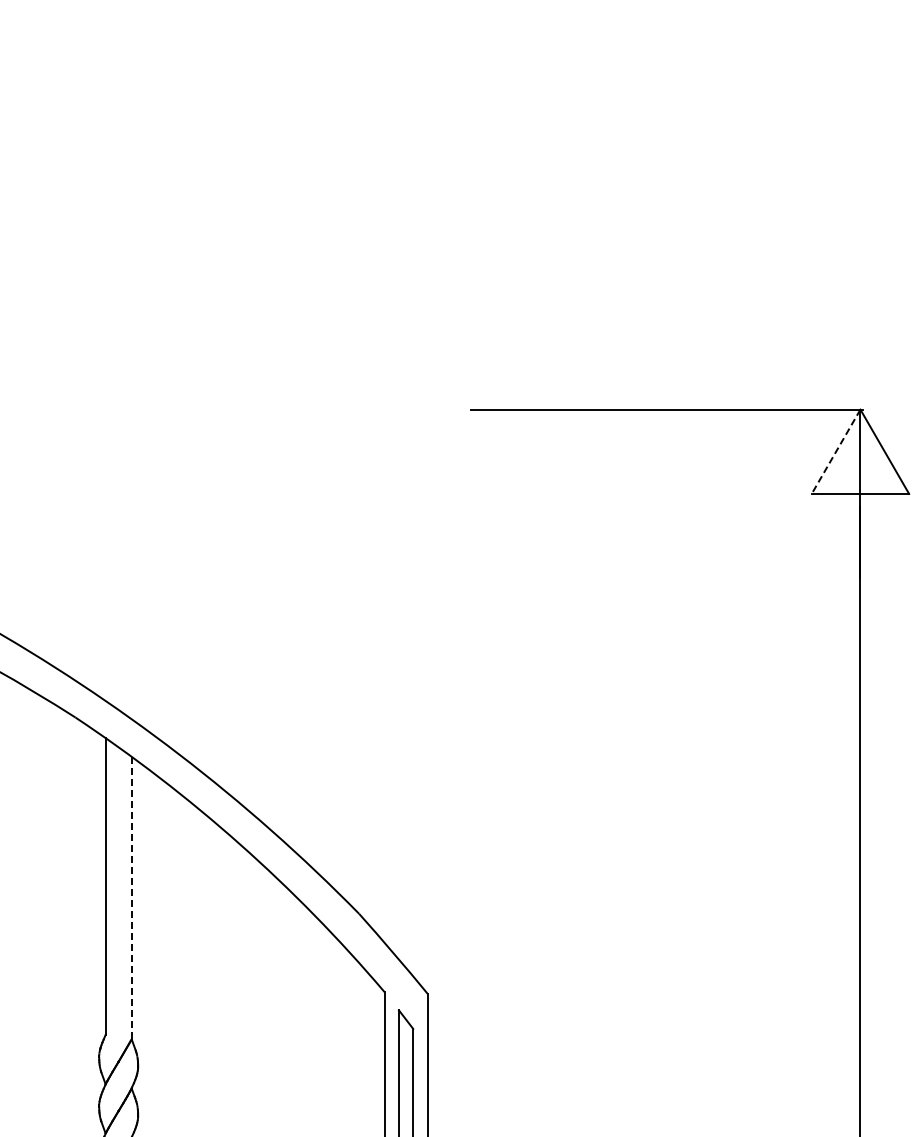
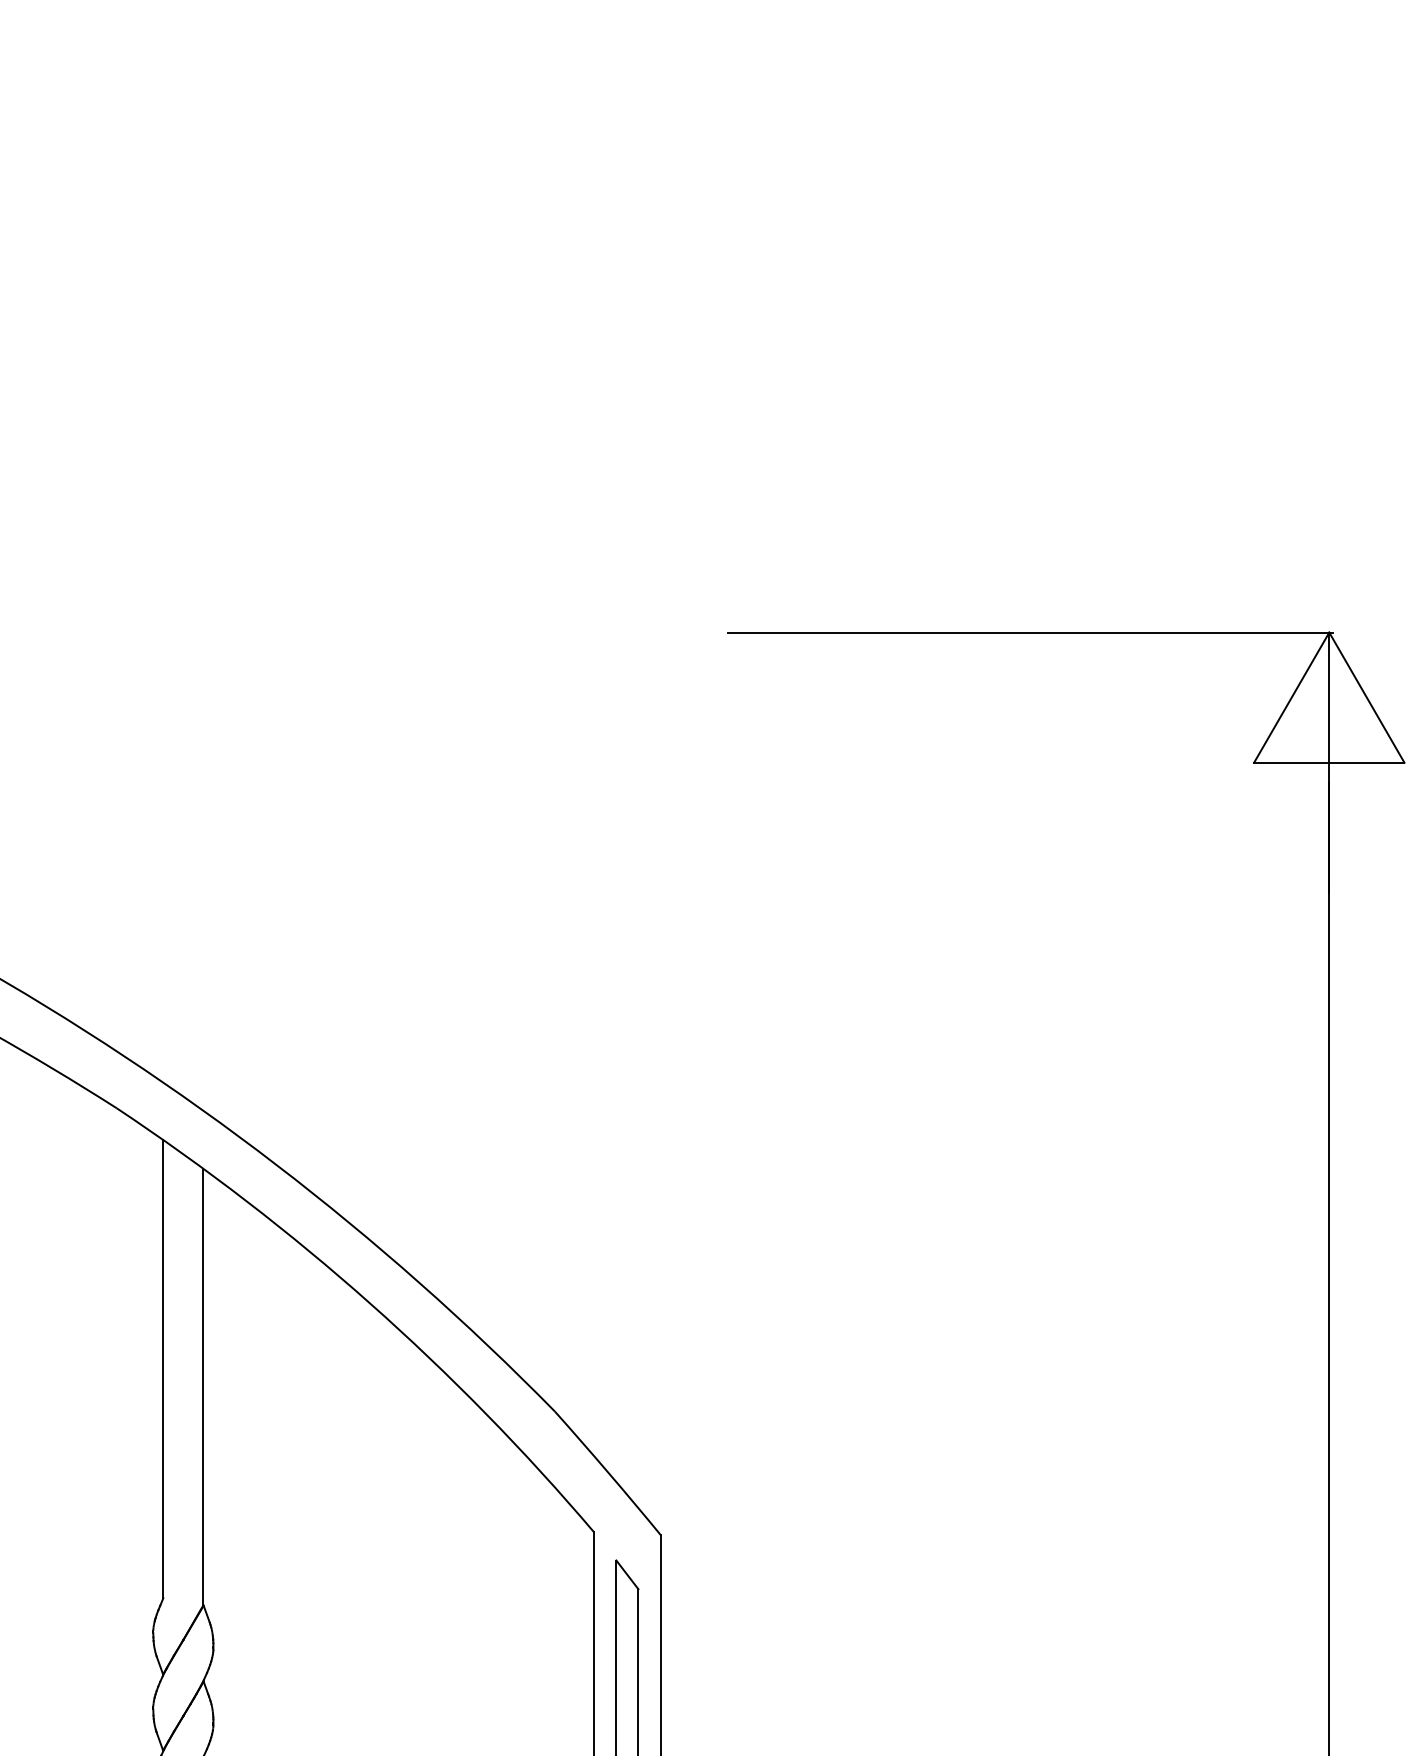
line: (836, 451) -> (1292, 697), dashed -> solid
line: (131, 898) -> (203, 1387), dashed -> solid

